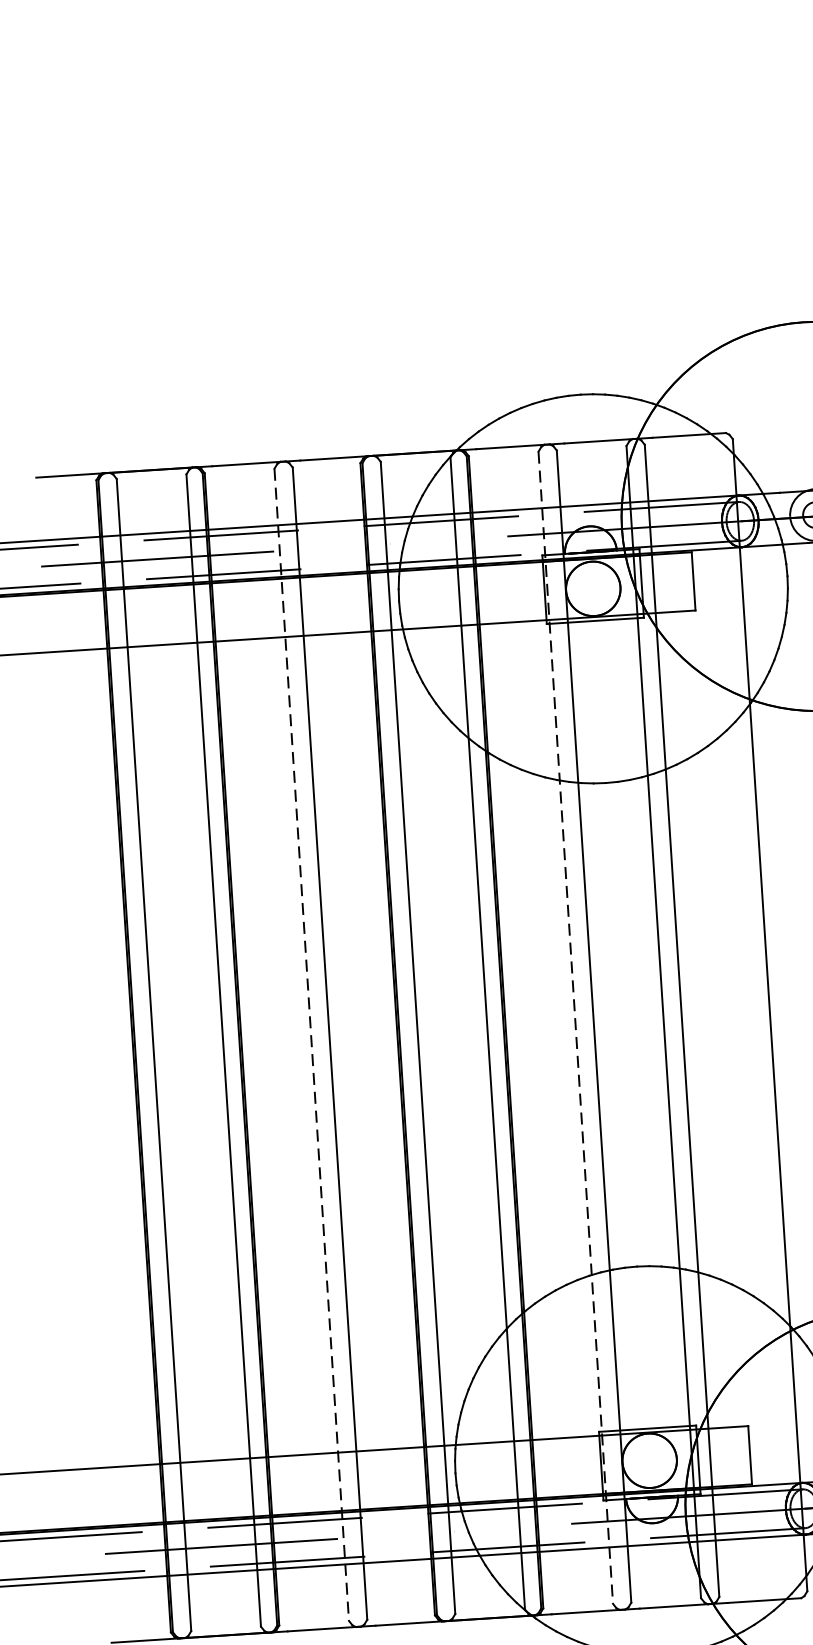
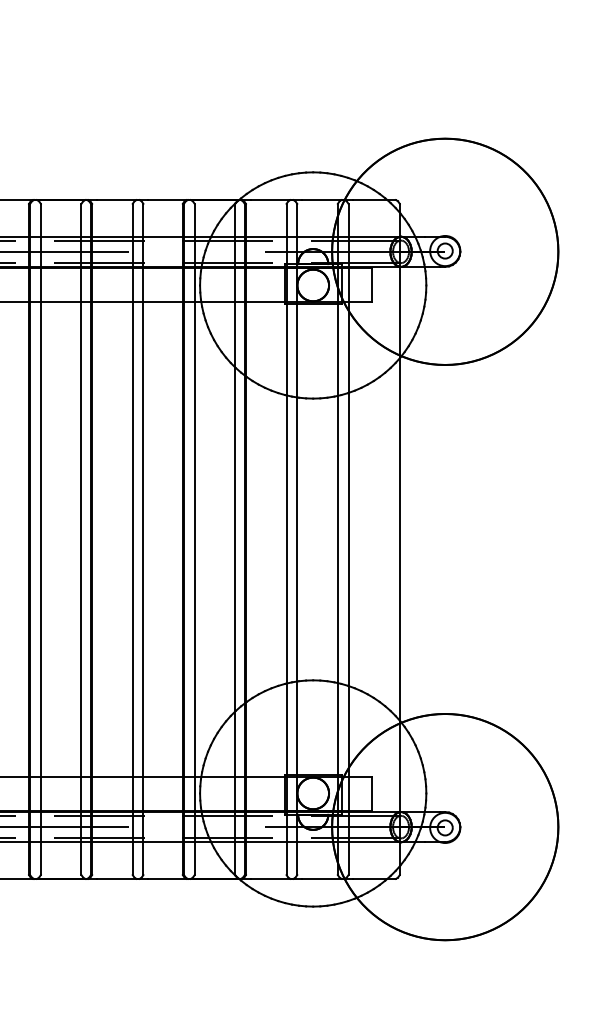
line: (575, 1027) -> (286, 539), dashed -> solid
line: (311, 1044) -> (132, 539), dashed -> solid

